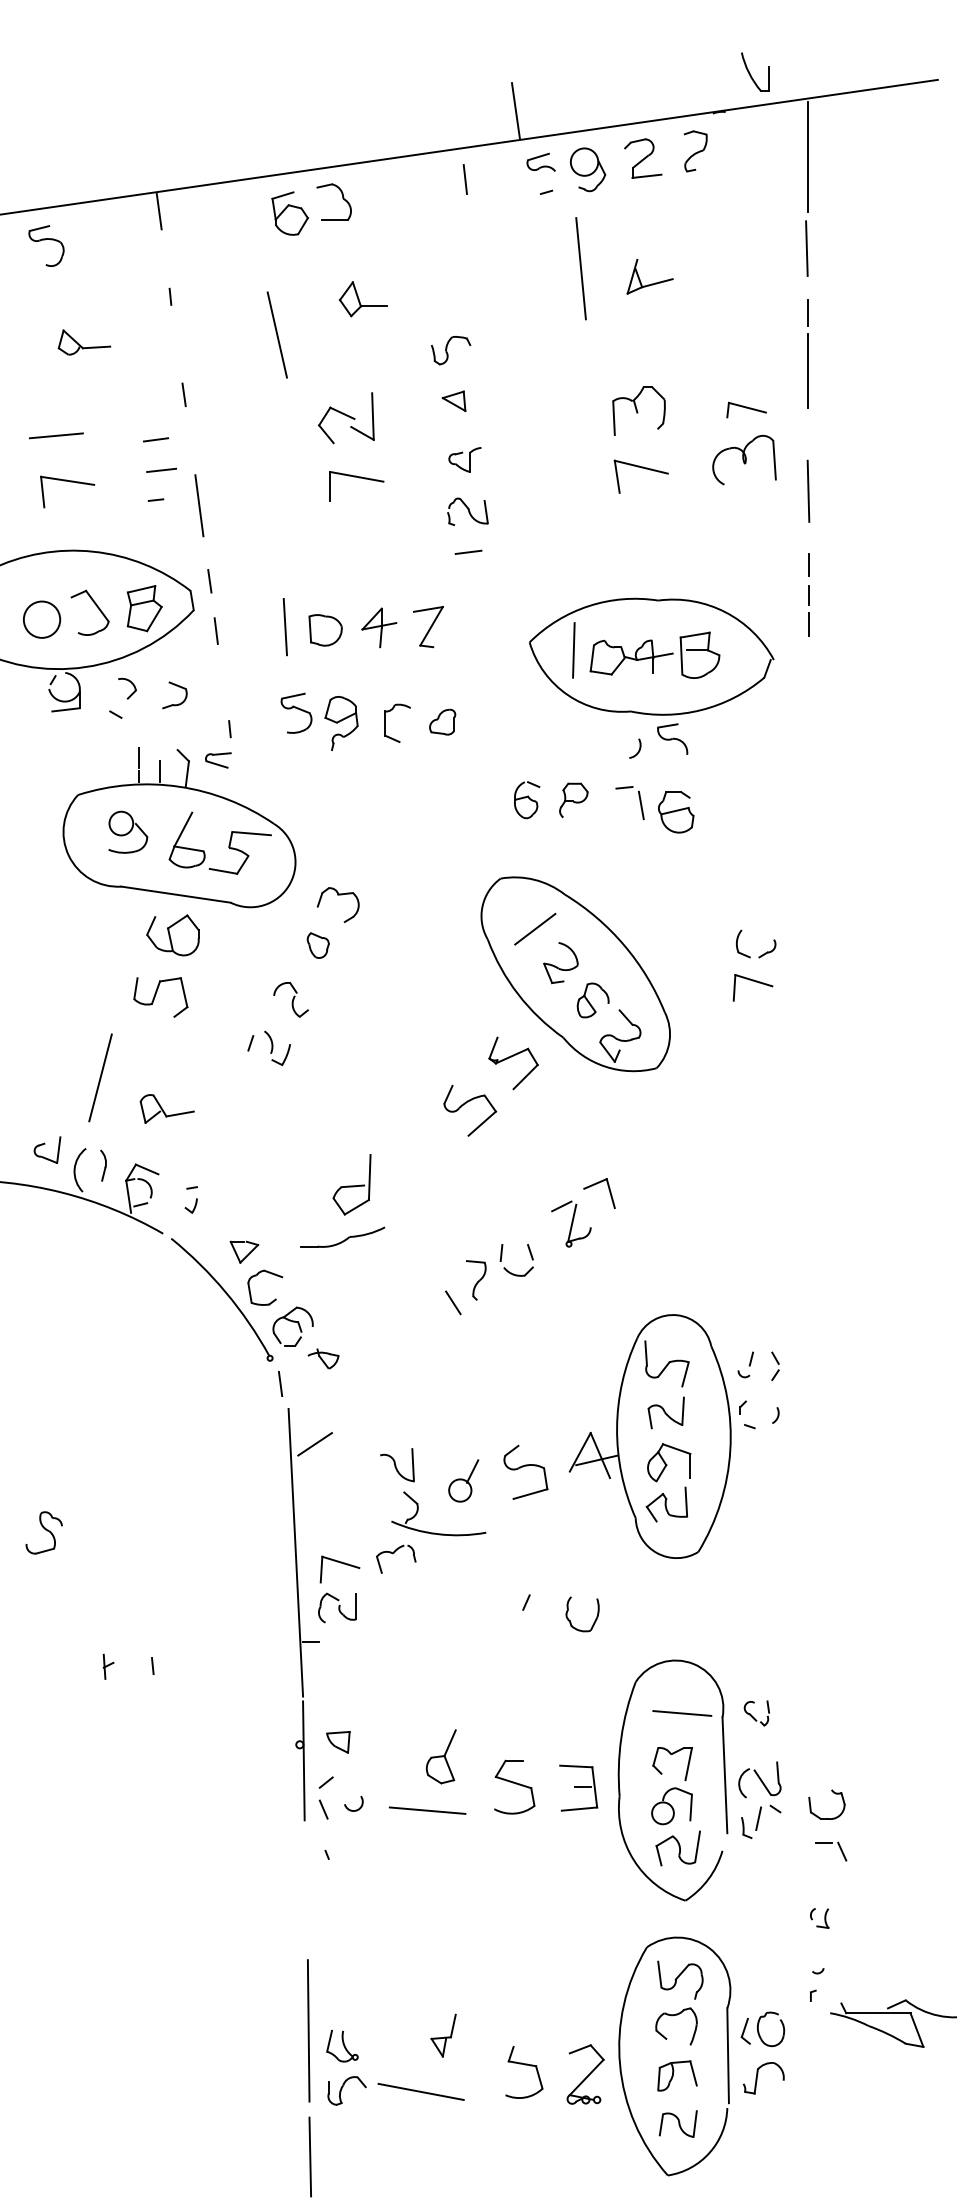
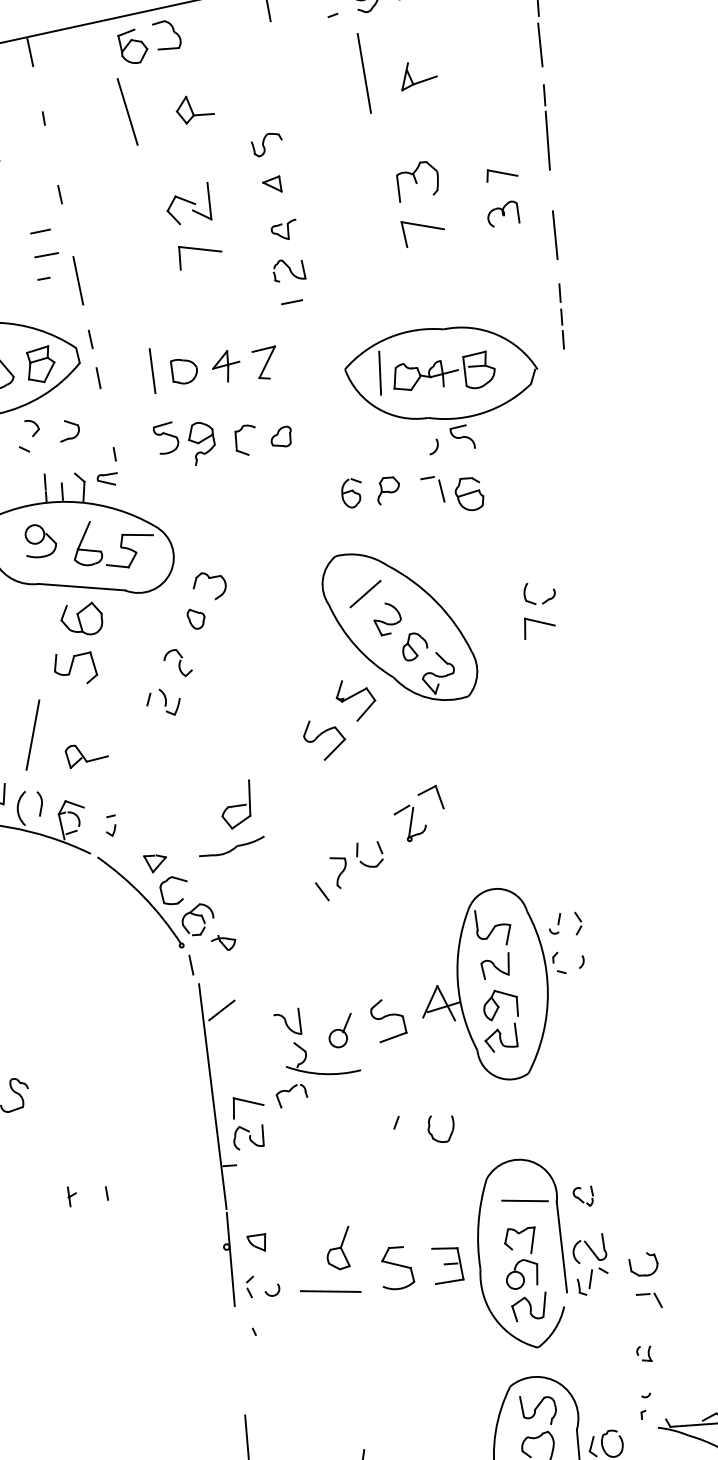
line: (276, 334) -> (126, 111), moved
part: (744, 459) -> (503, 213), size x0.62
part: (326, 1797) -> (250, 1286), size x0.62

